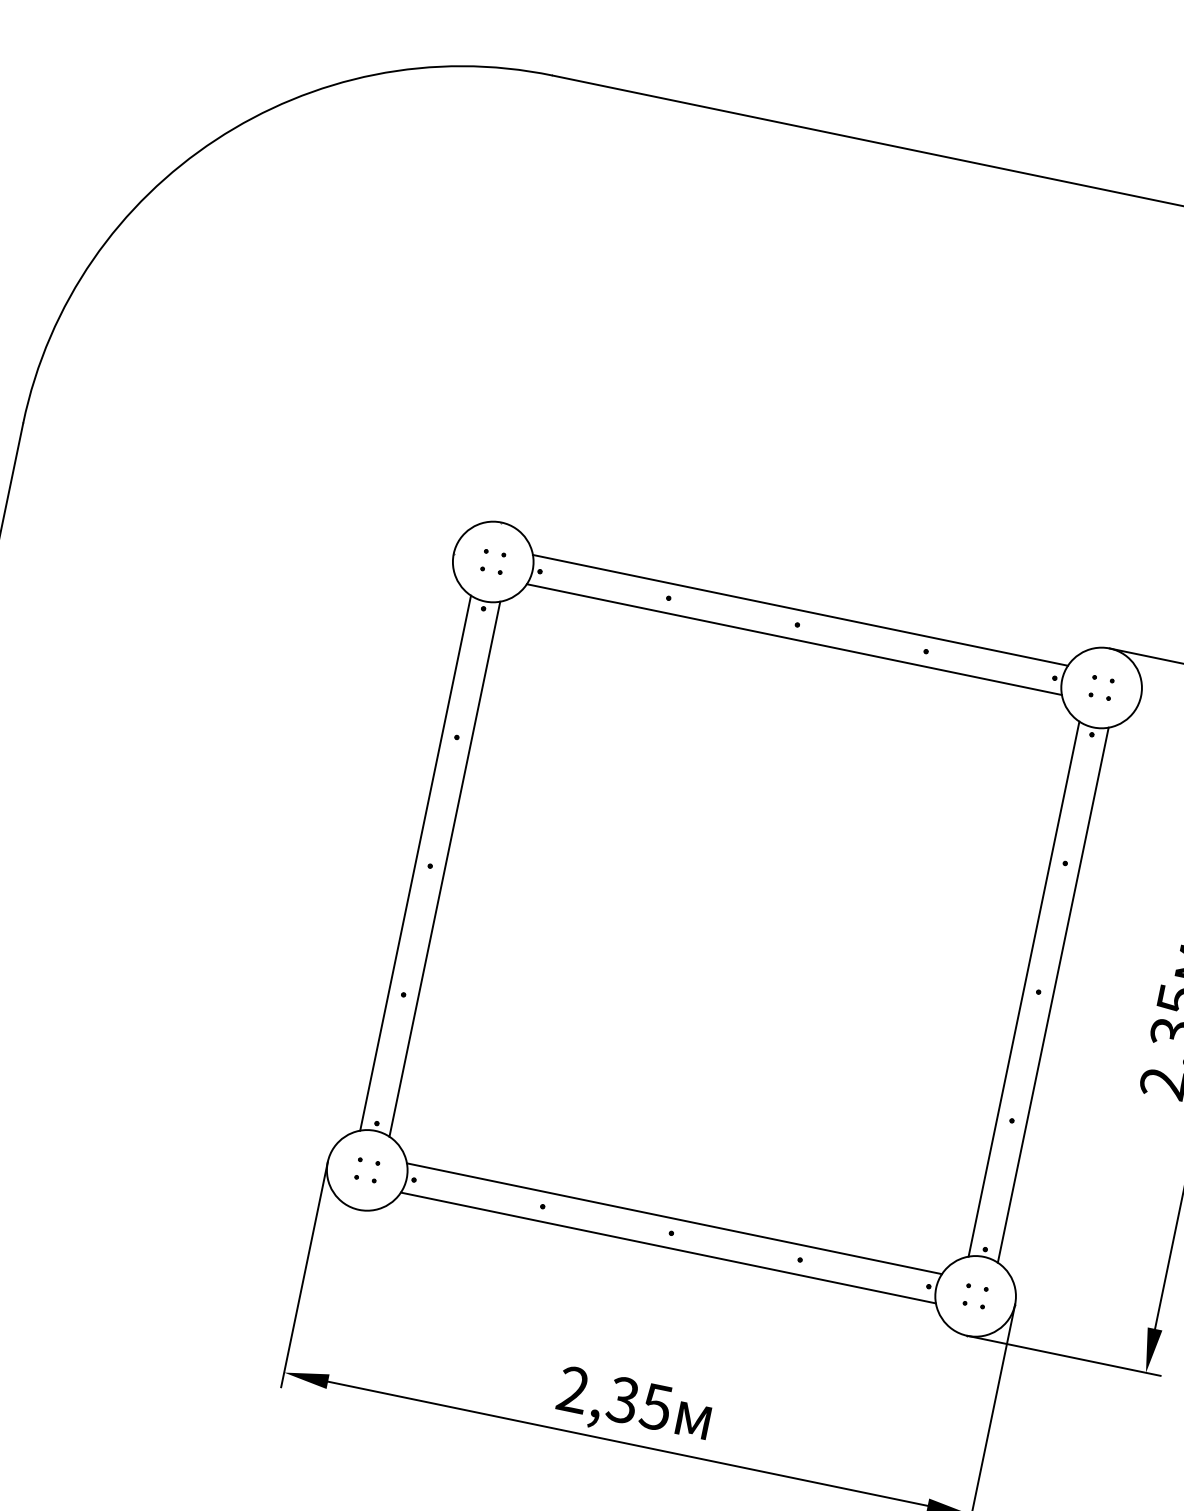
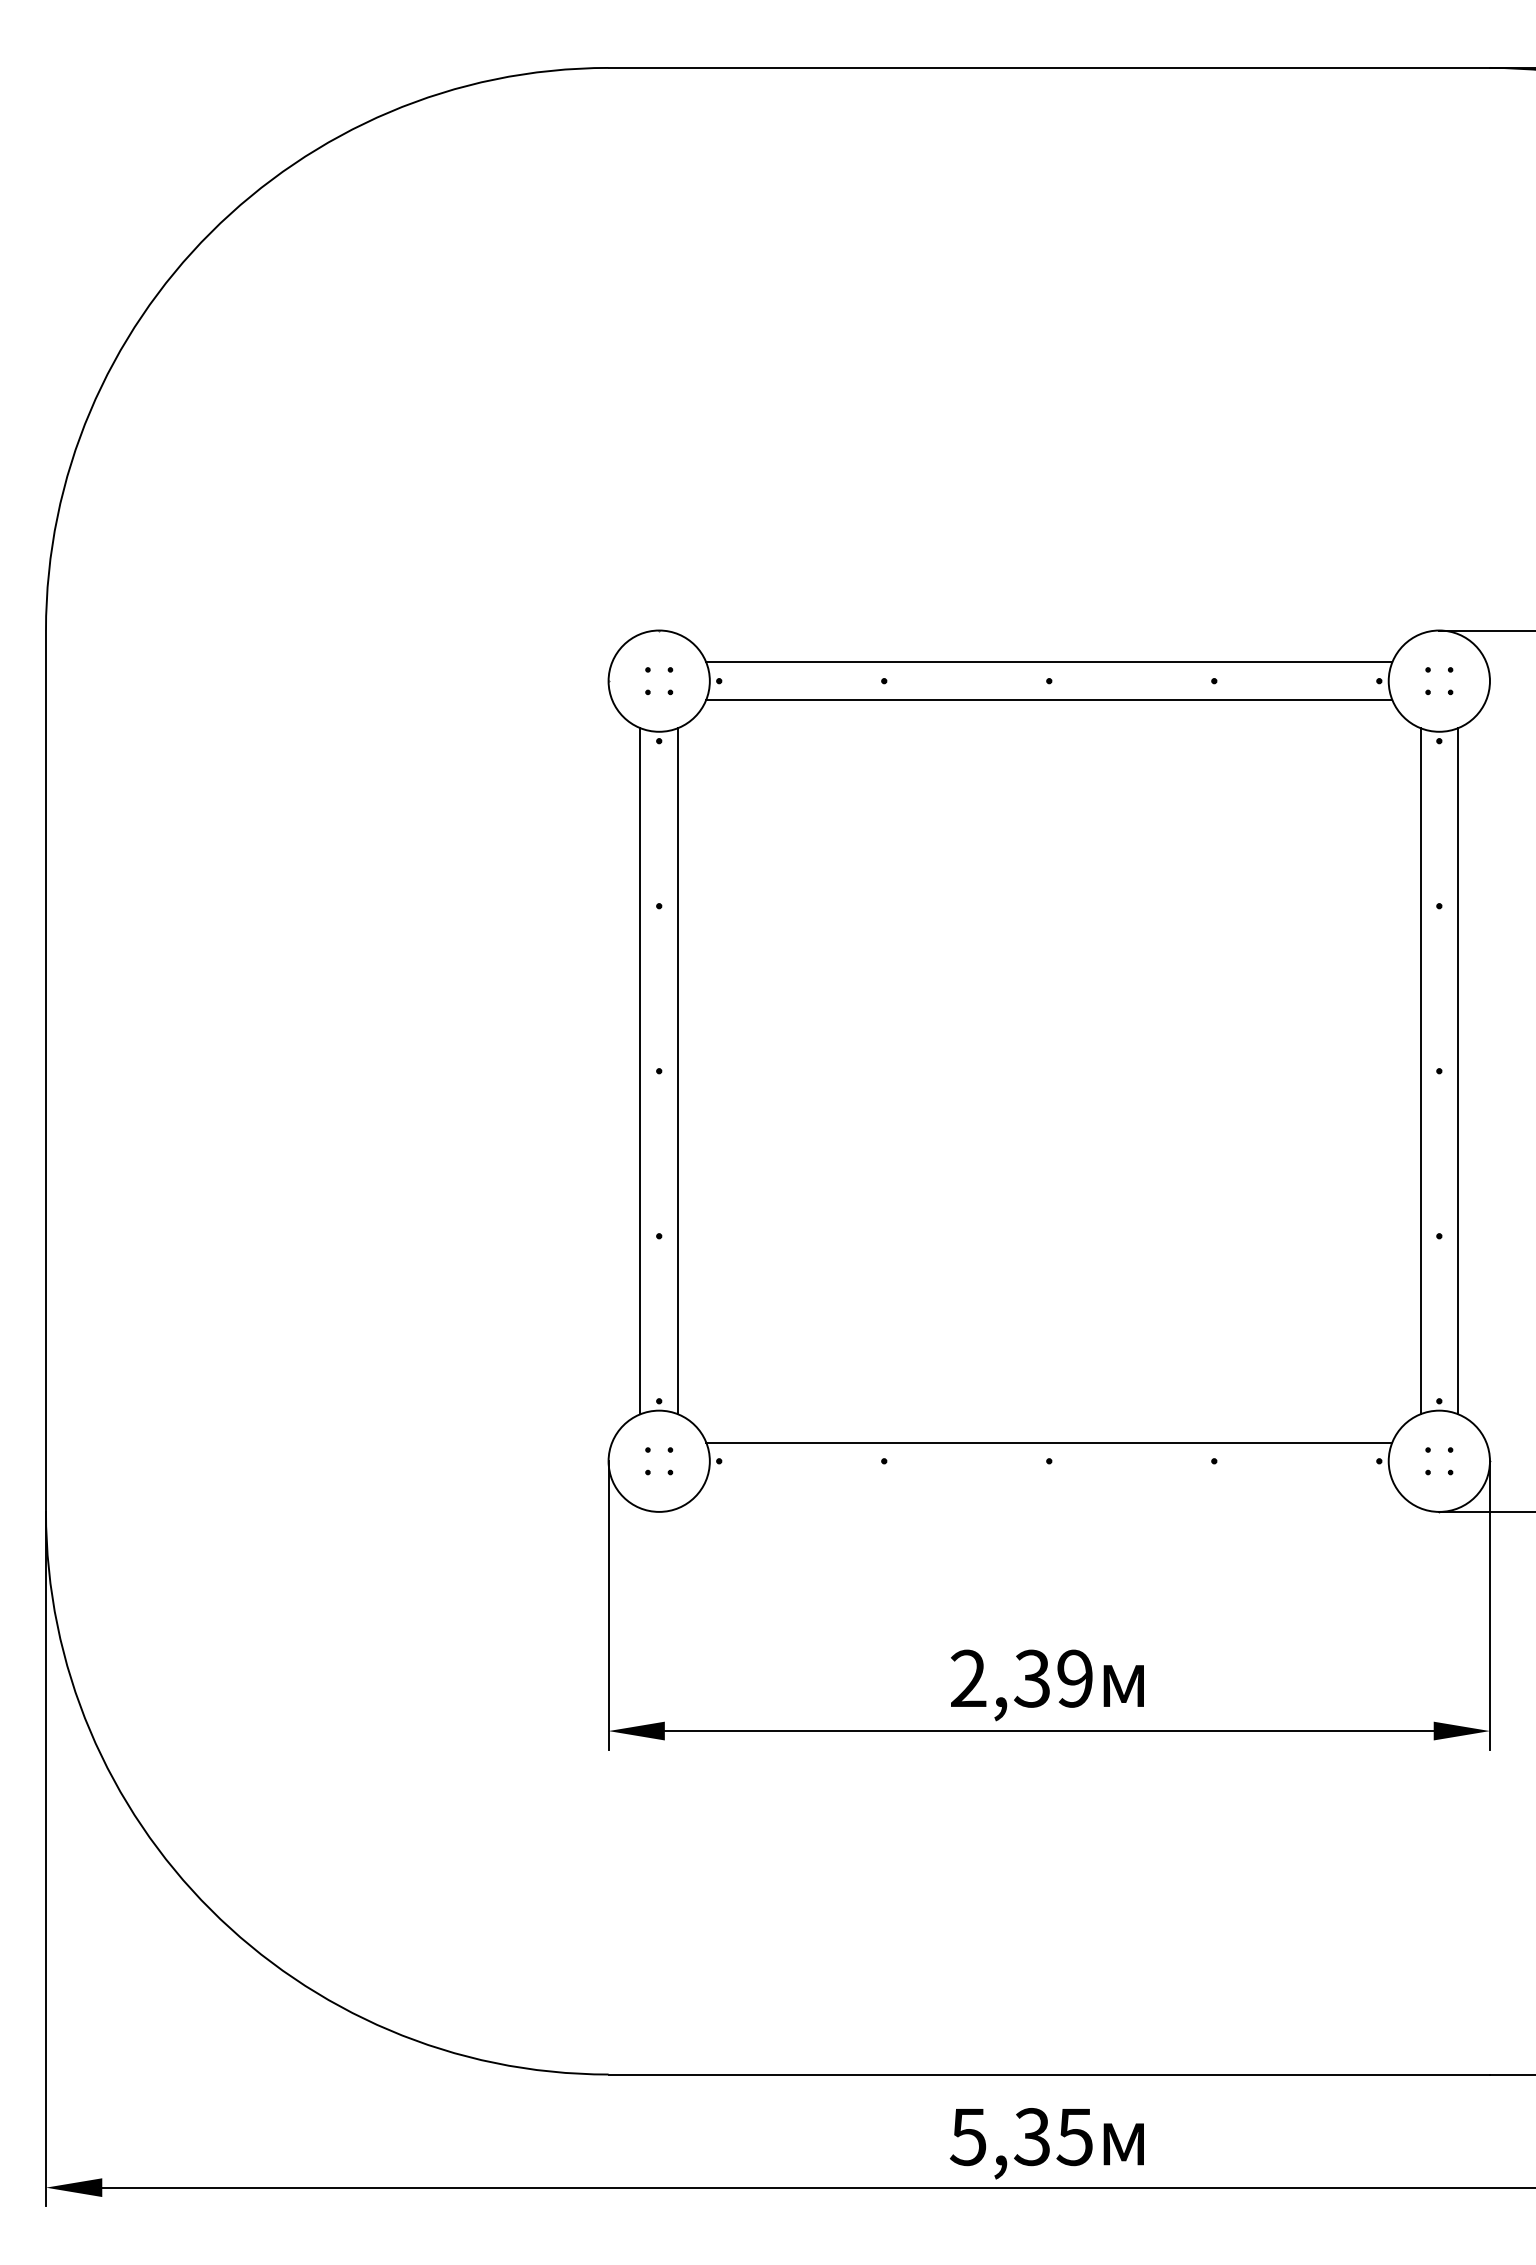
line: (668, 1248) -> (1049, 1480), removed
text: (656, 1406) -> (1074, 1678), 2,35 -> 2,39

